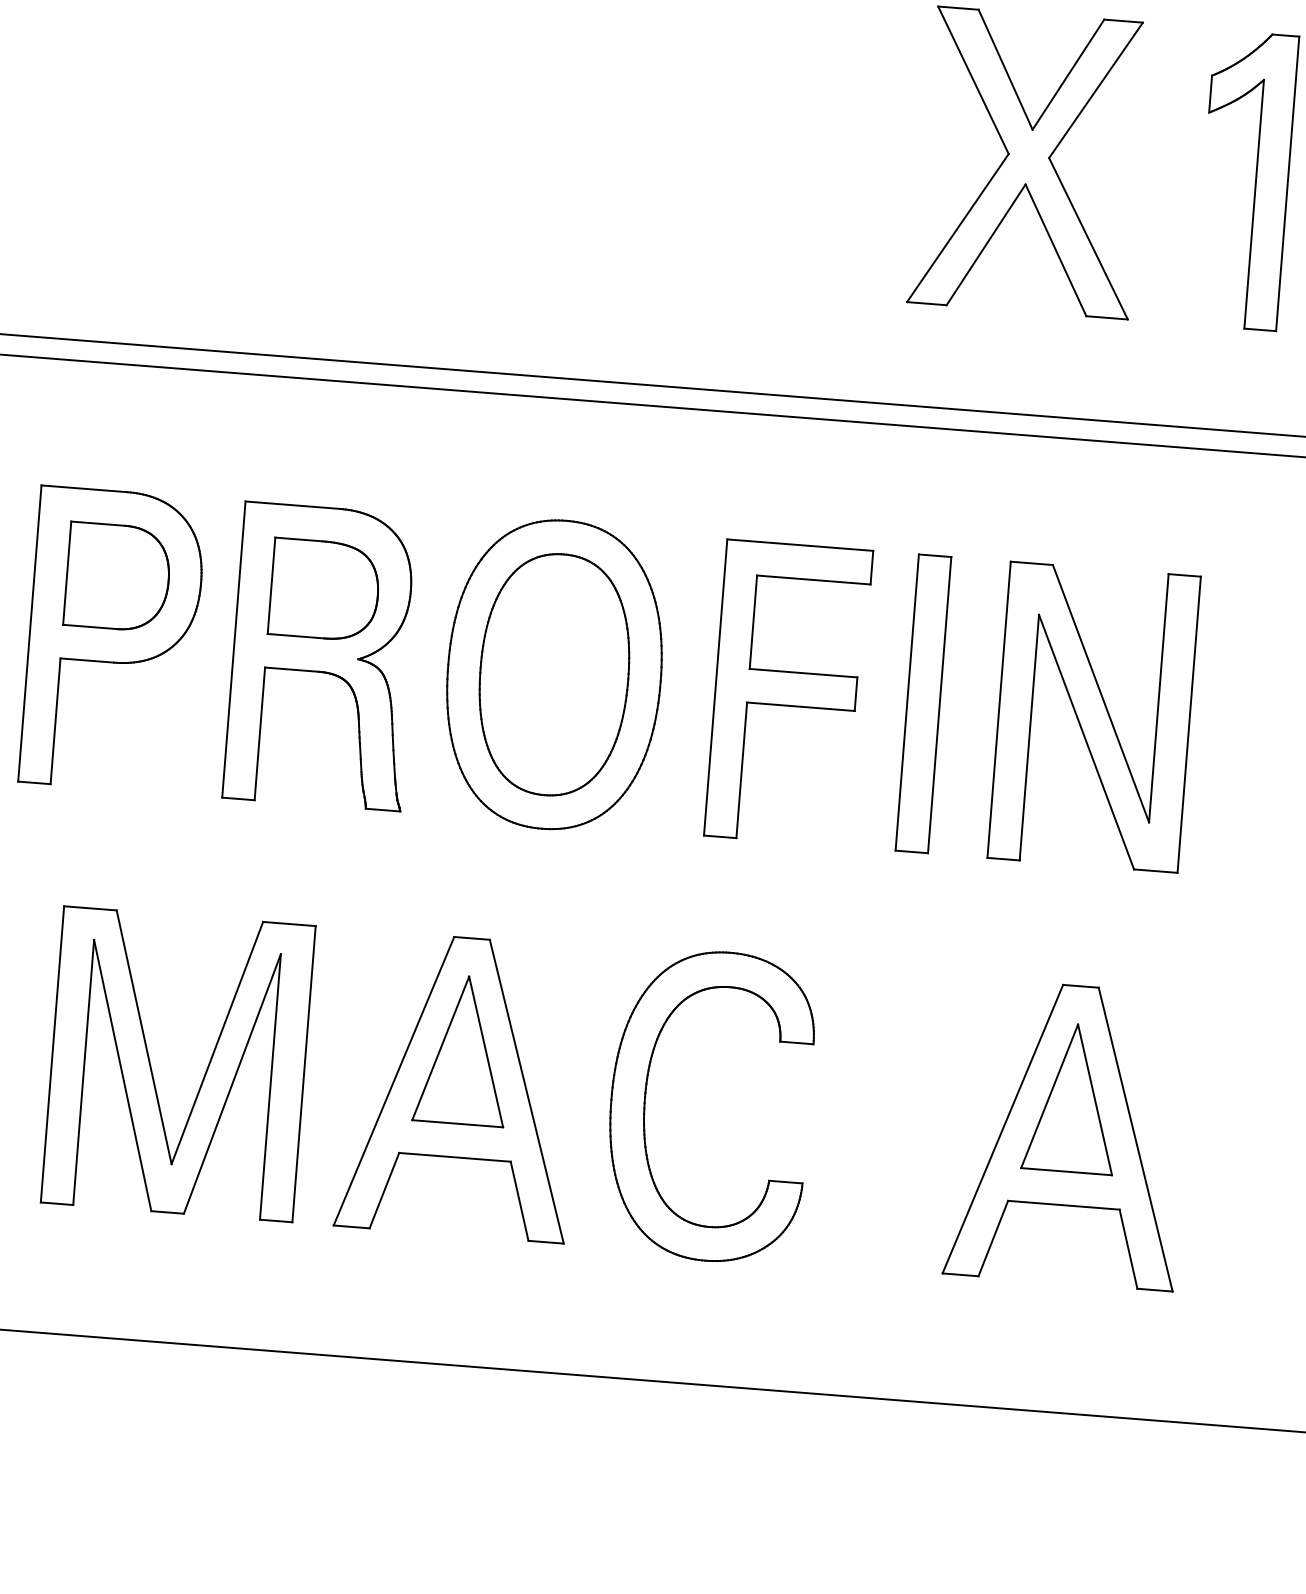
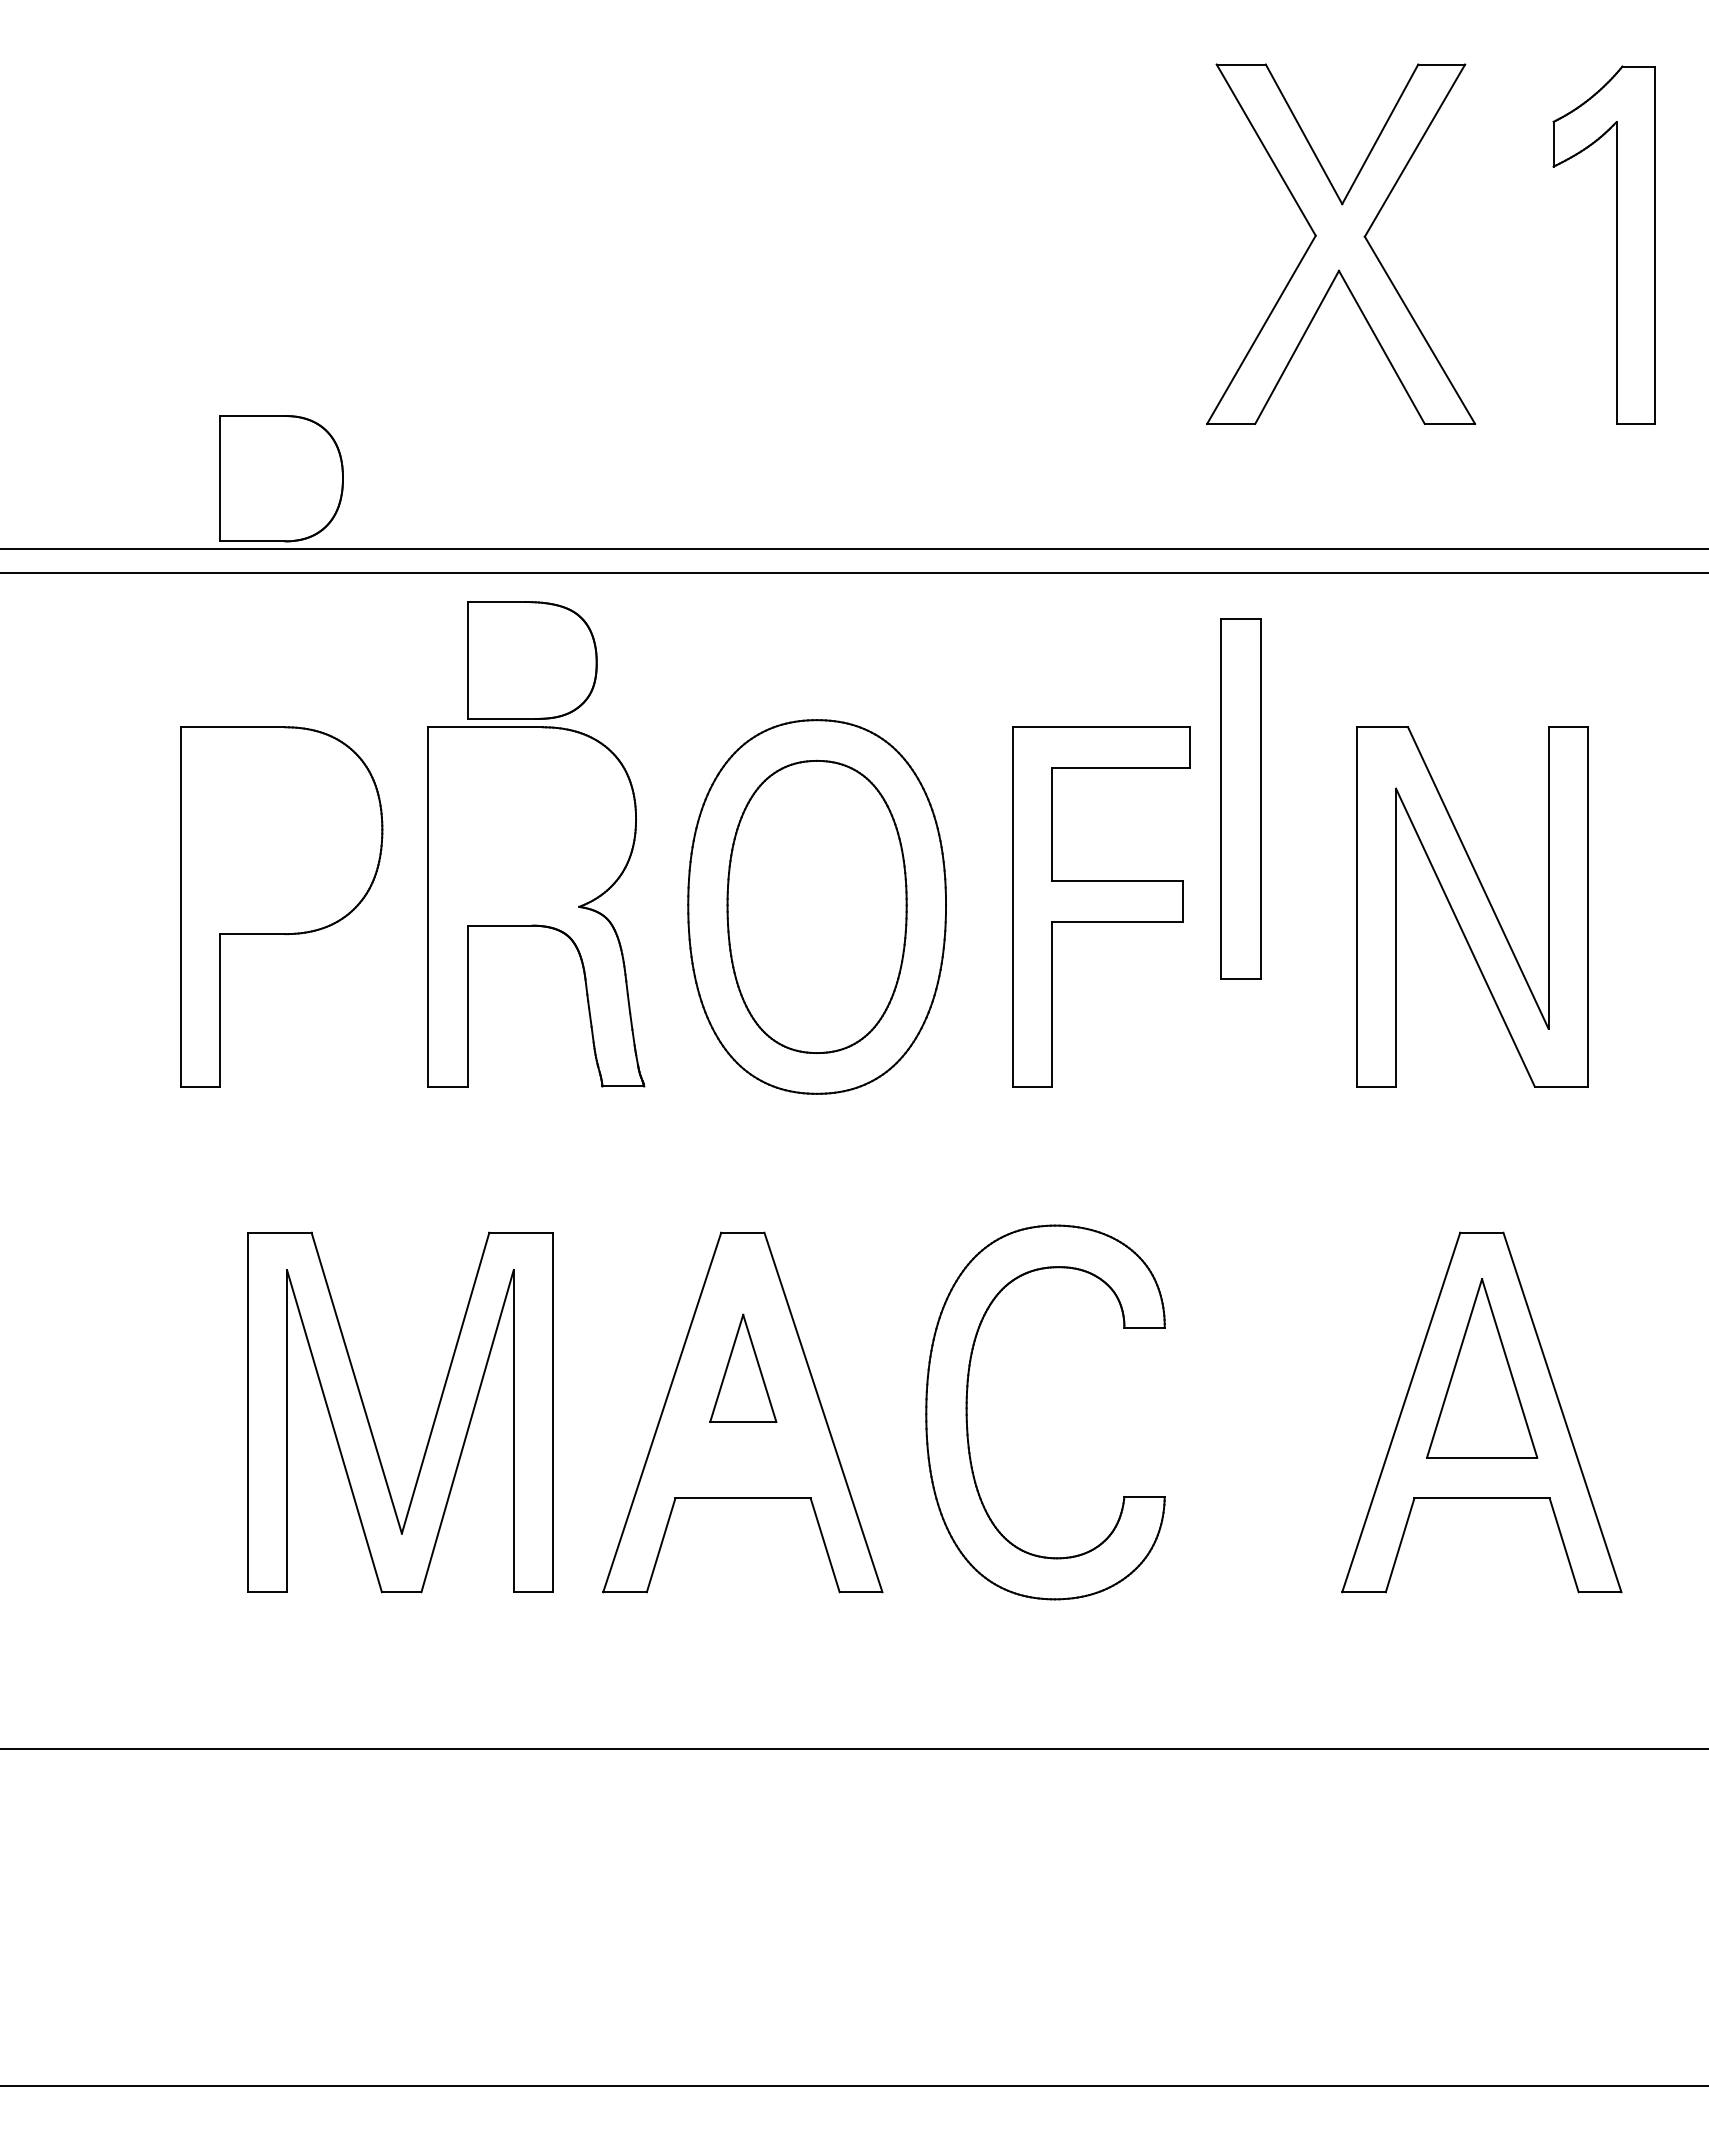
part: (117, 577) -> (281, 478), moved
part: (325, 590) -> (532, 660), moved
part: (923, 703) -> (1240, 798), moved
part: (463, 1050) -> (743, 1368), size x0.6

